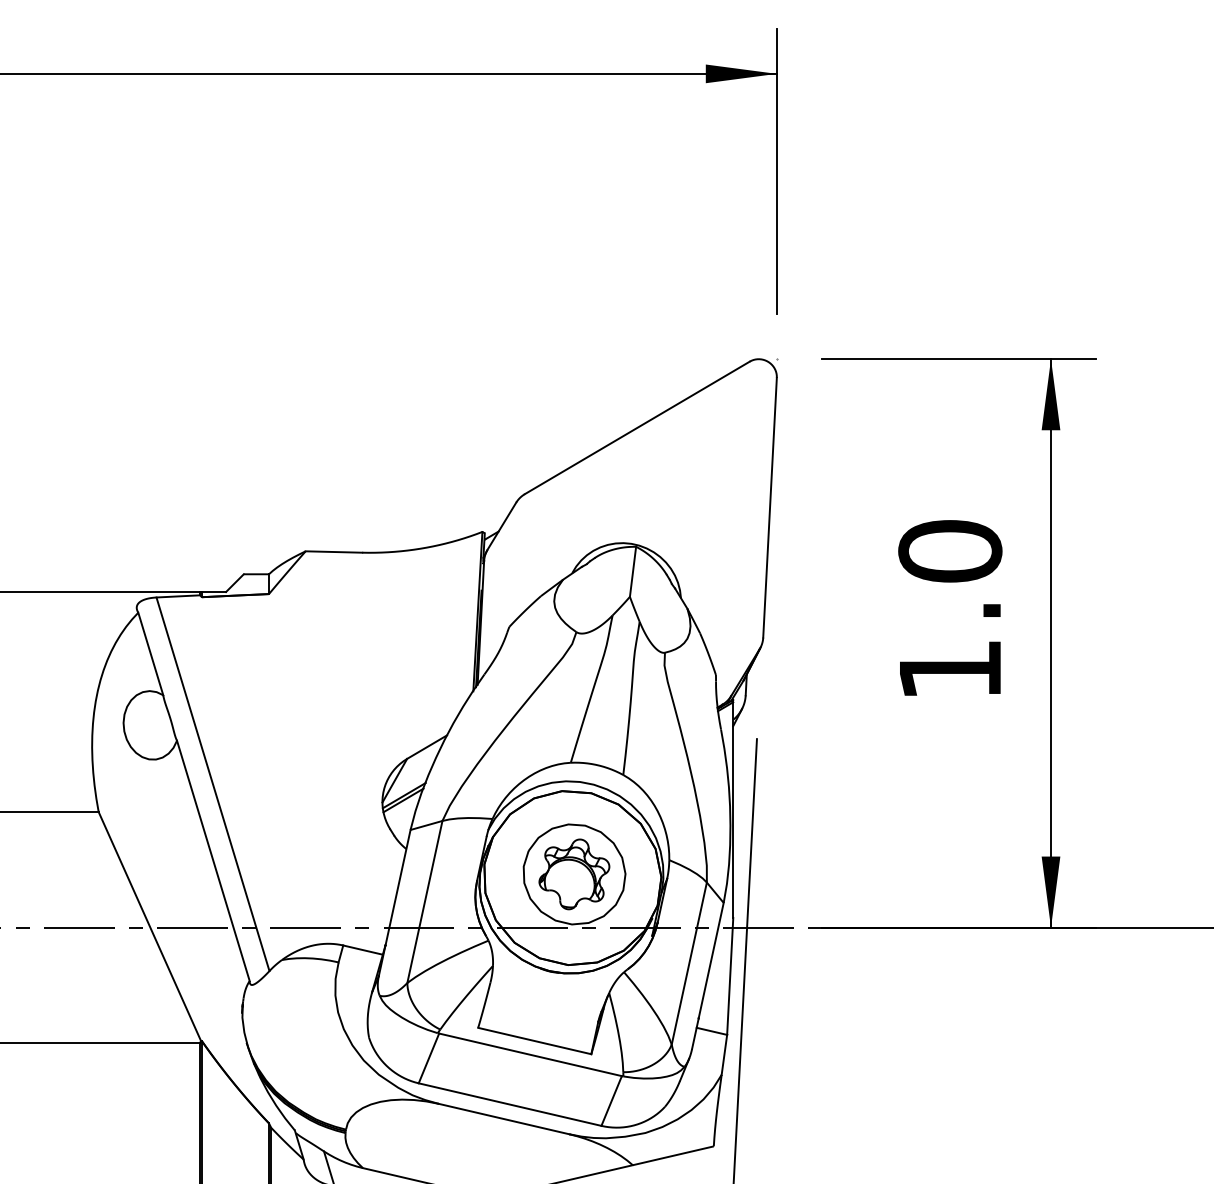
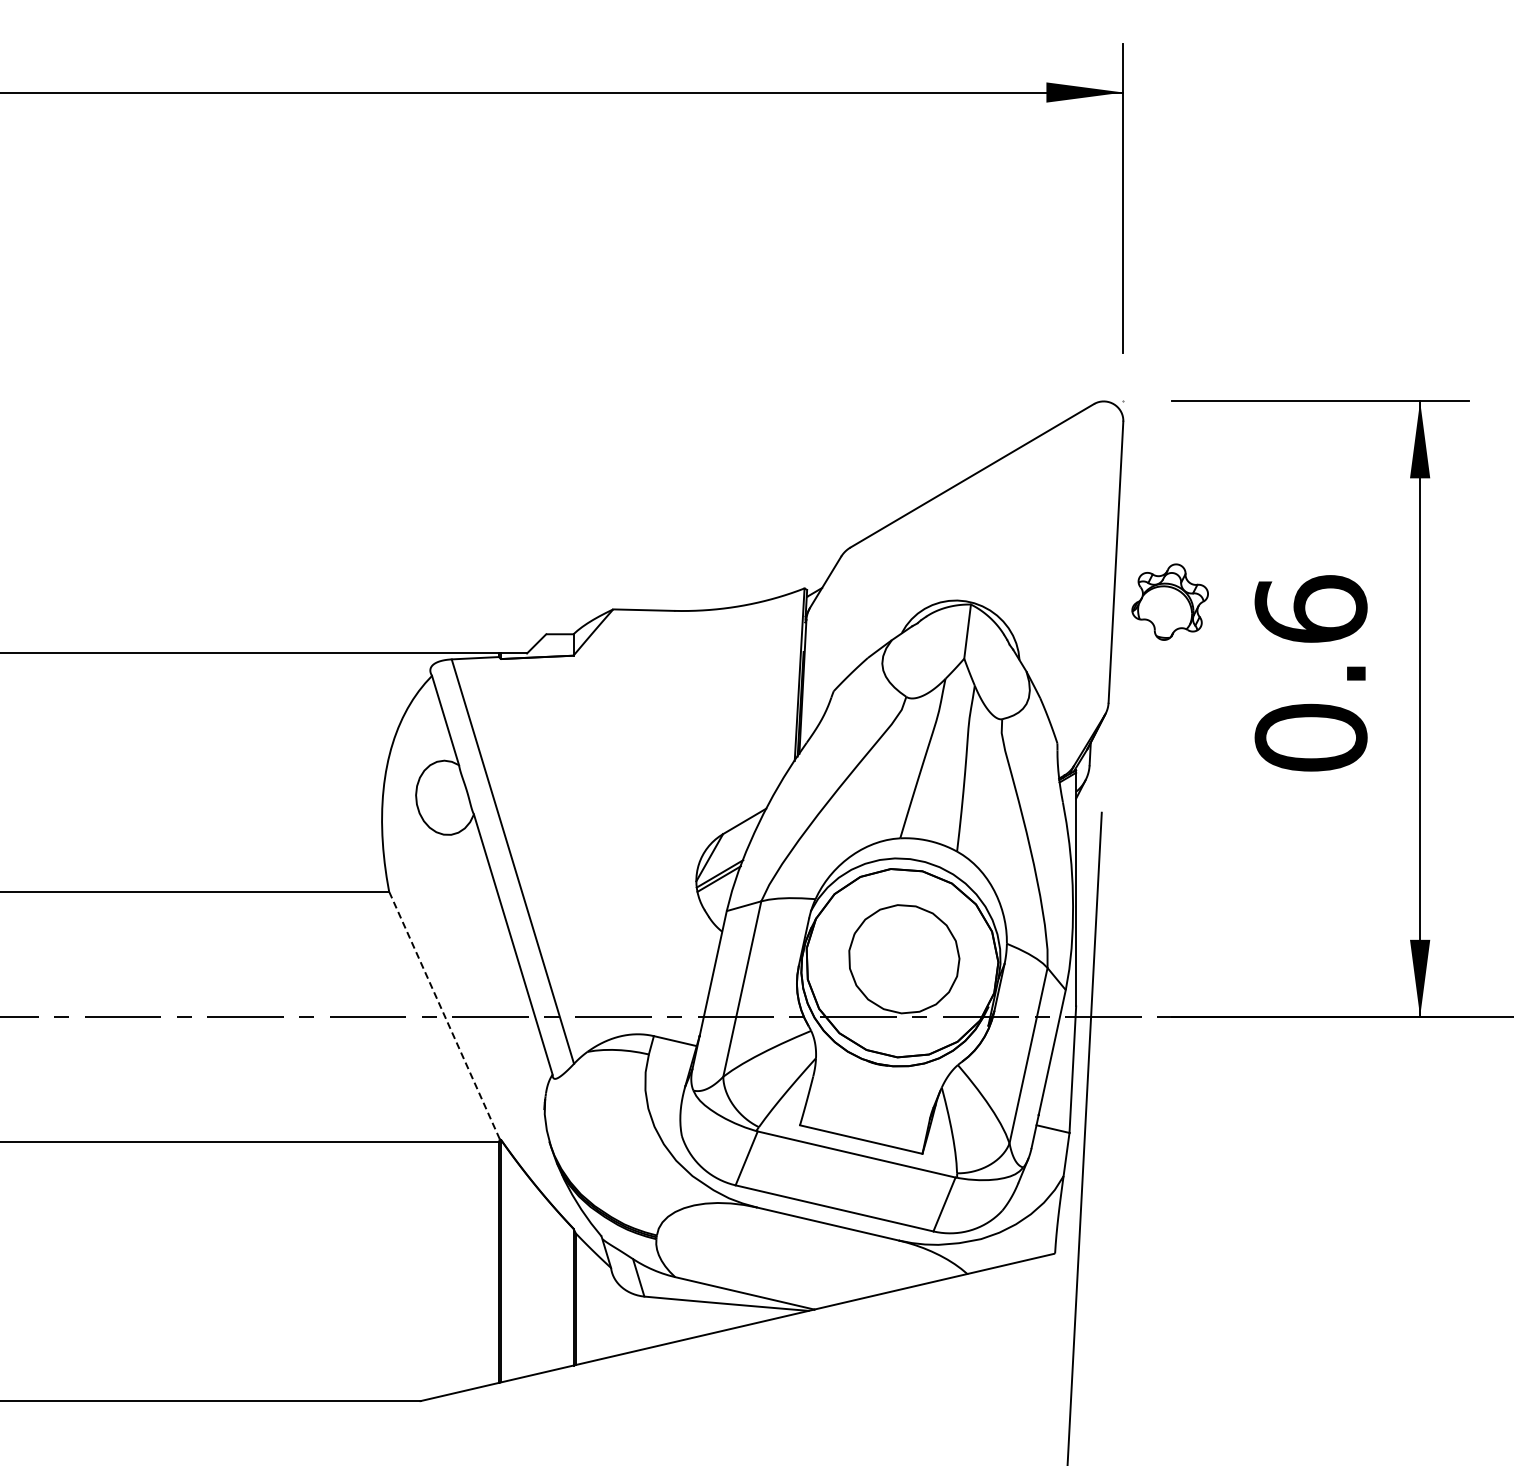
text: (949, 610) -> (1310, 673), 1.0 -> 0.6
part: (573, 873) -> (1169, 601), moved
line: (149, 926) -> (444, 1015), solid -> dashed

